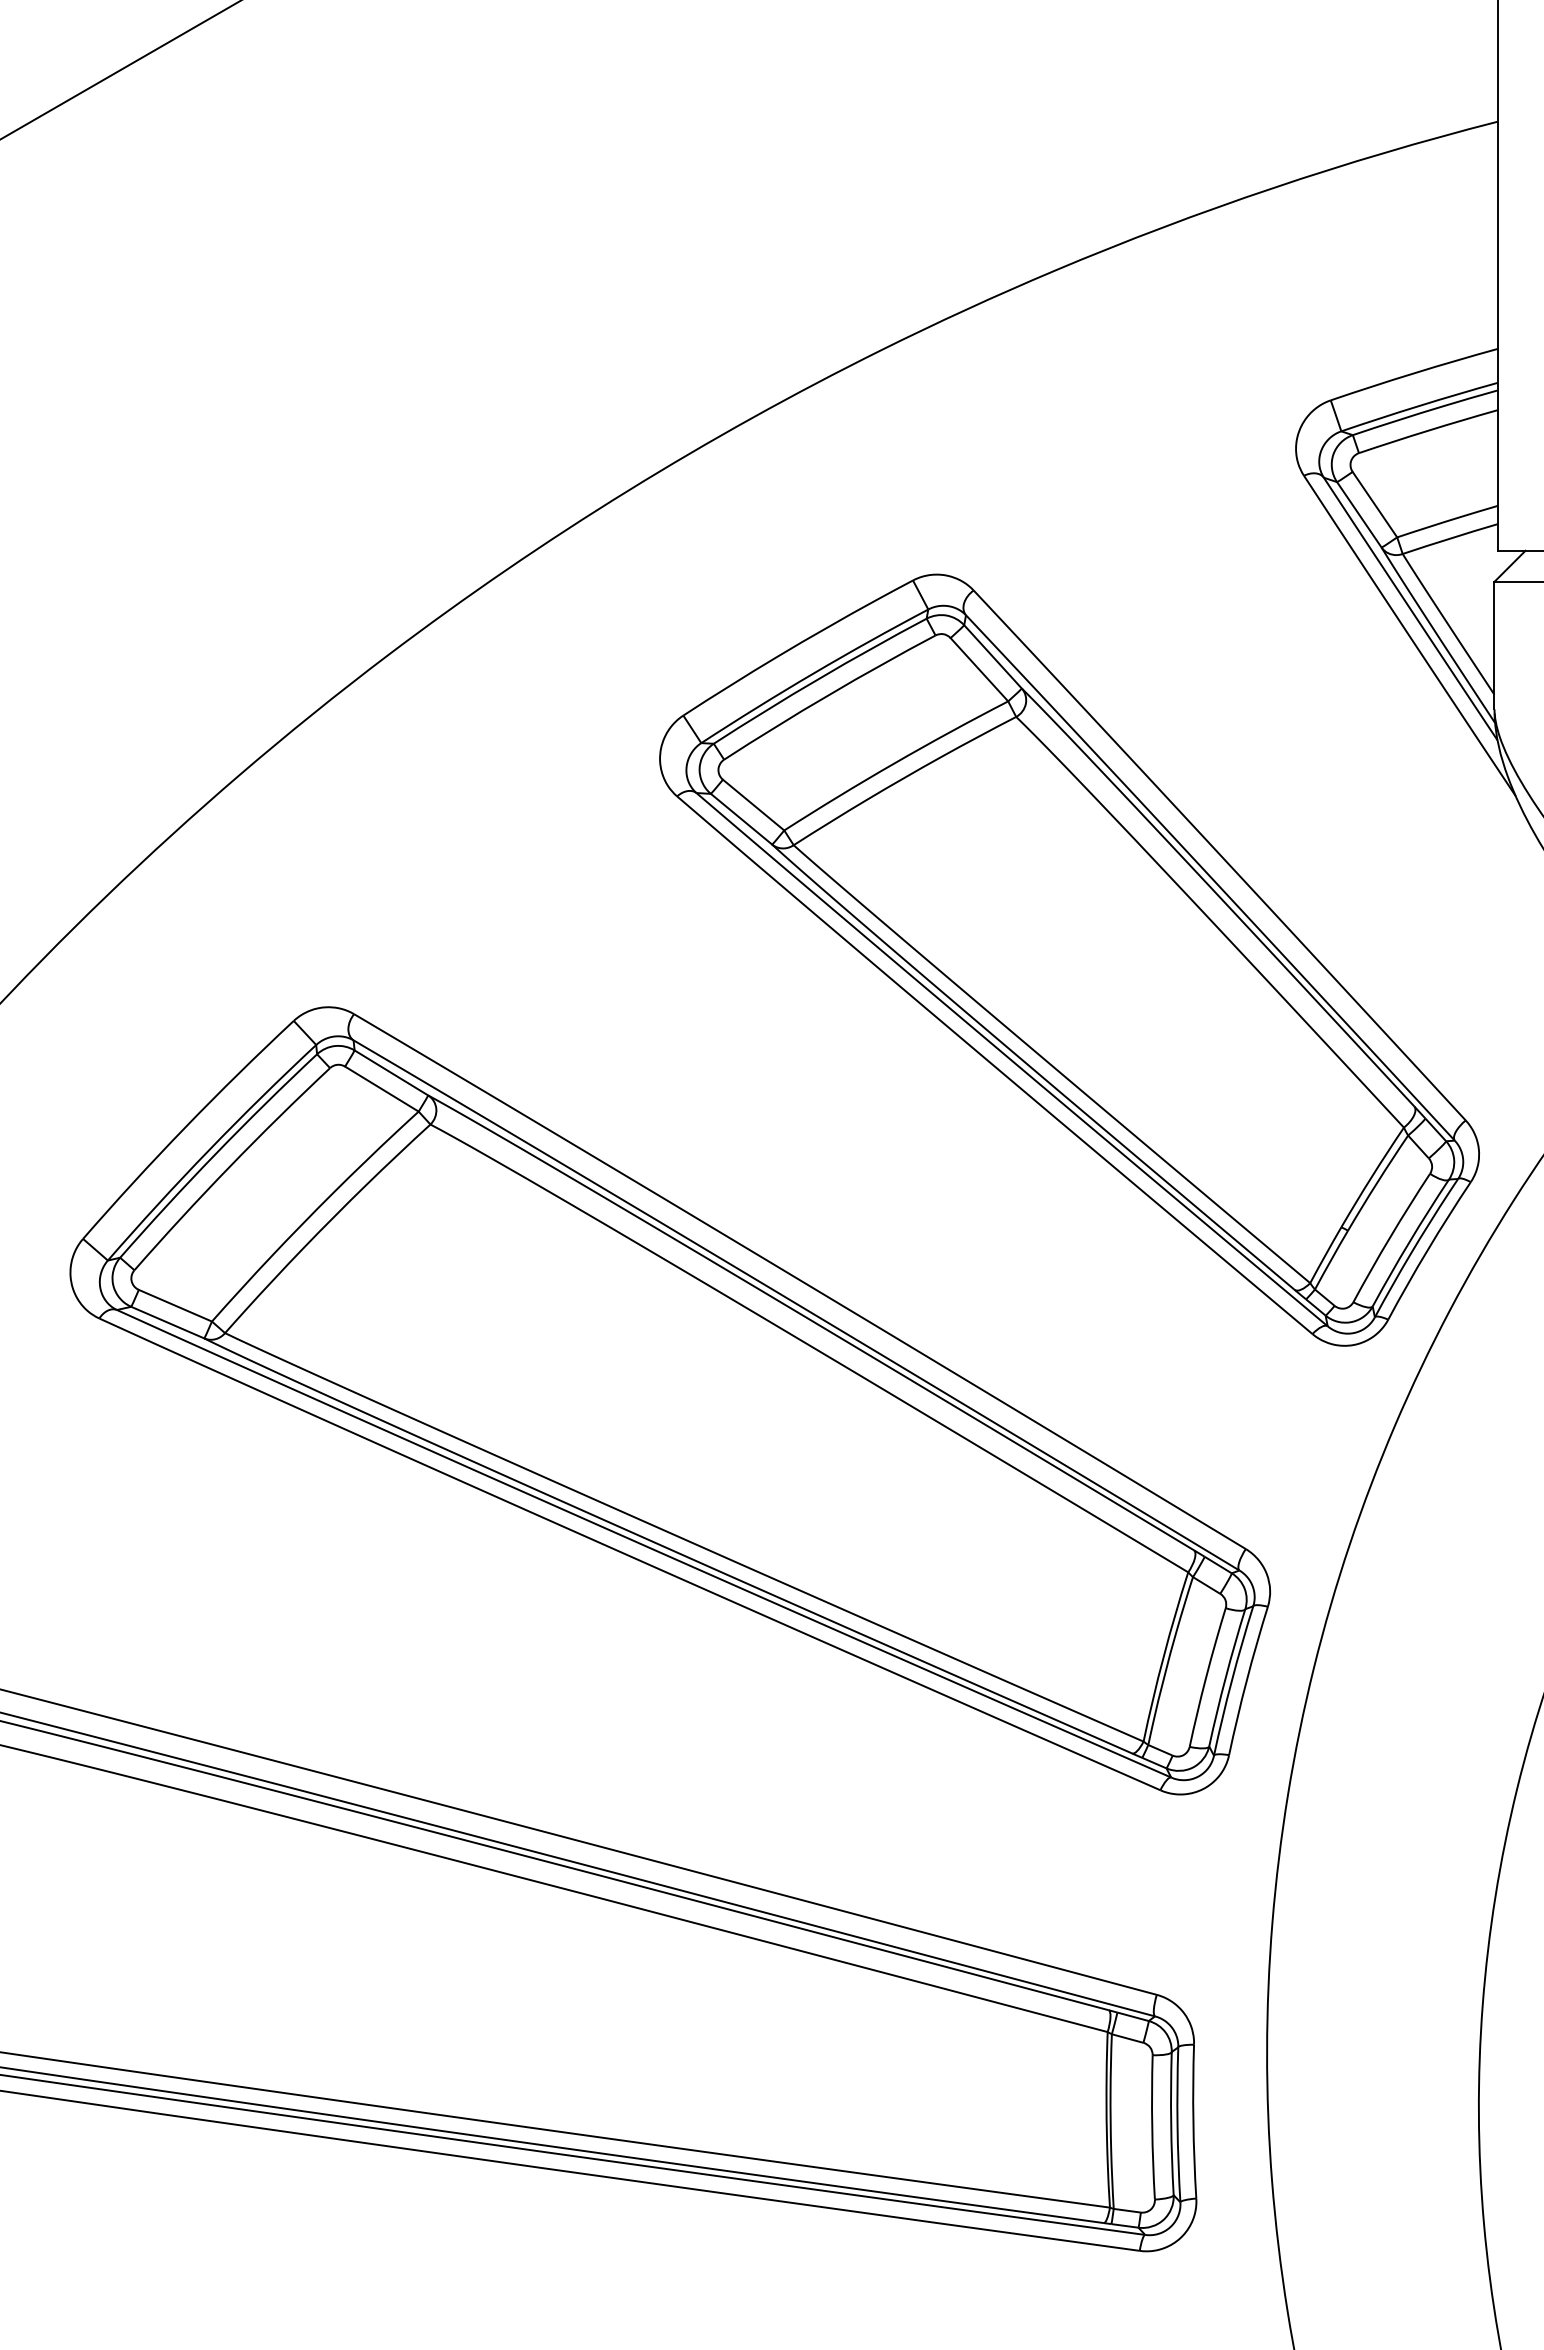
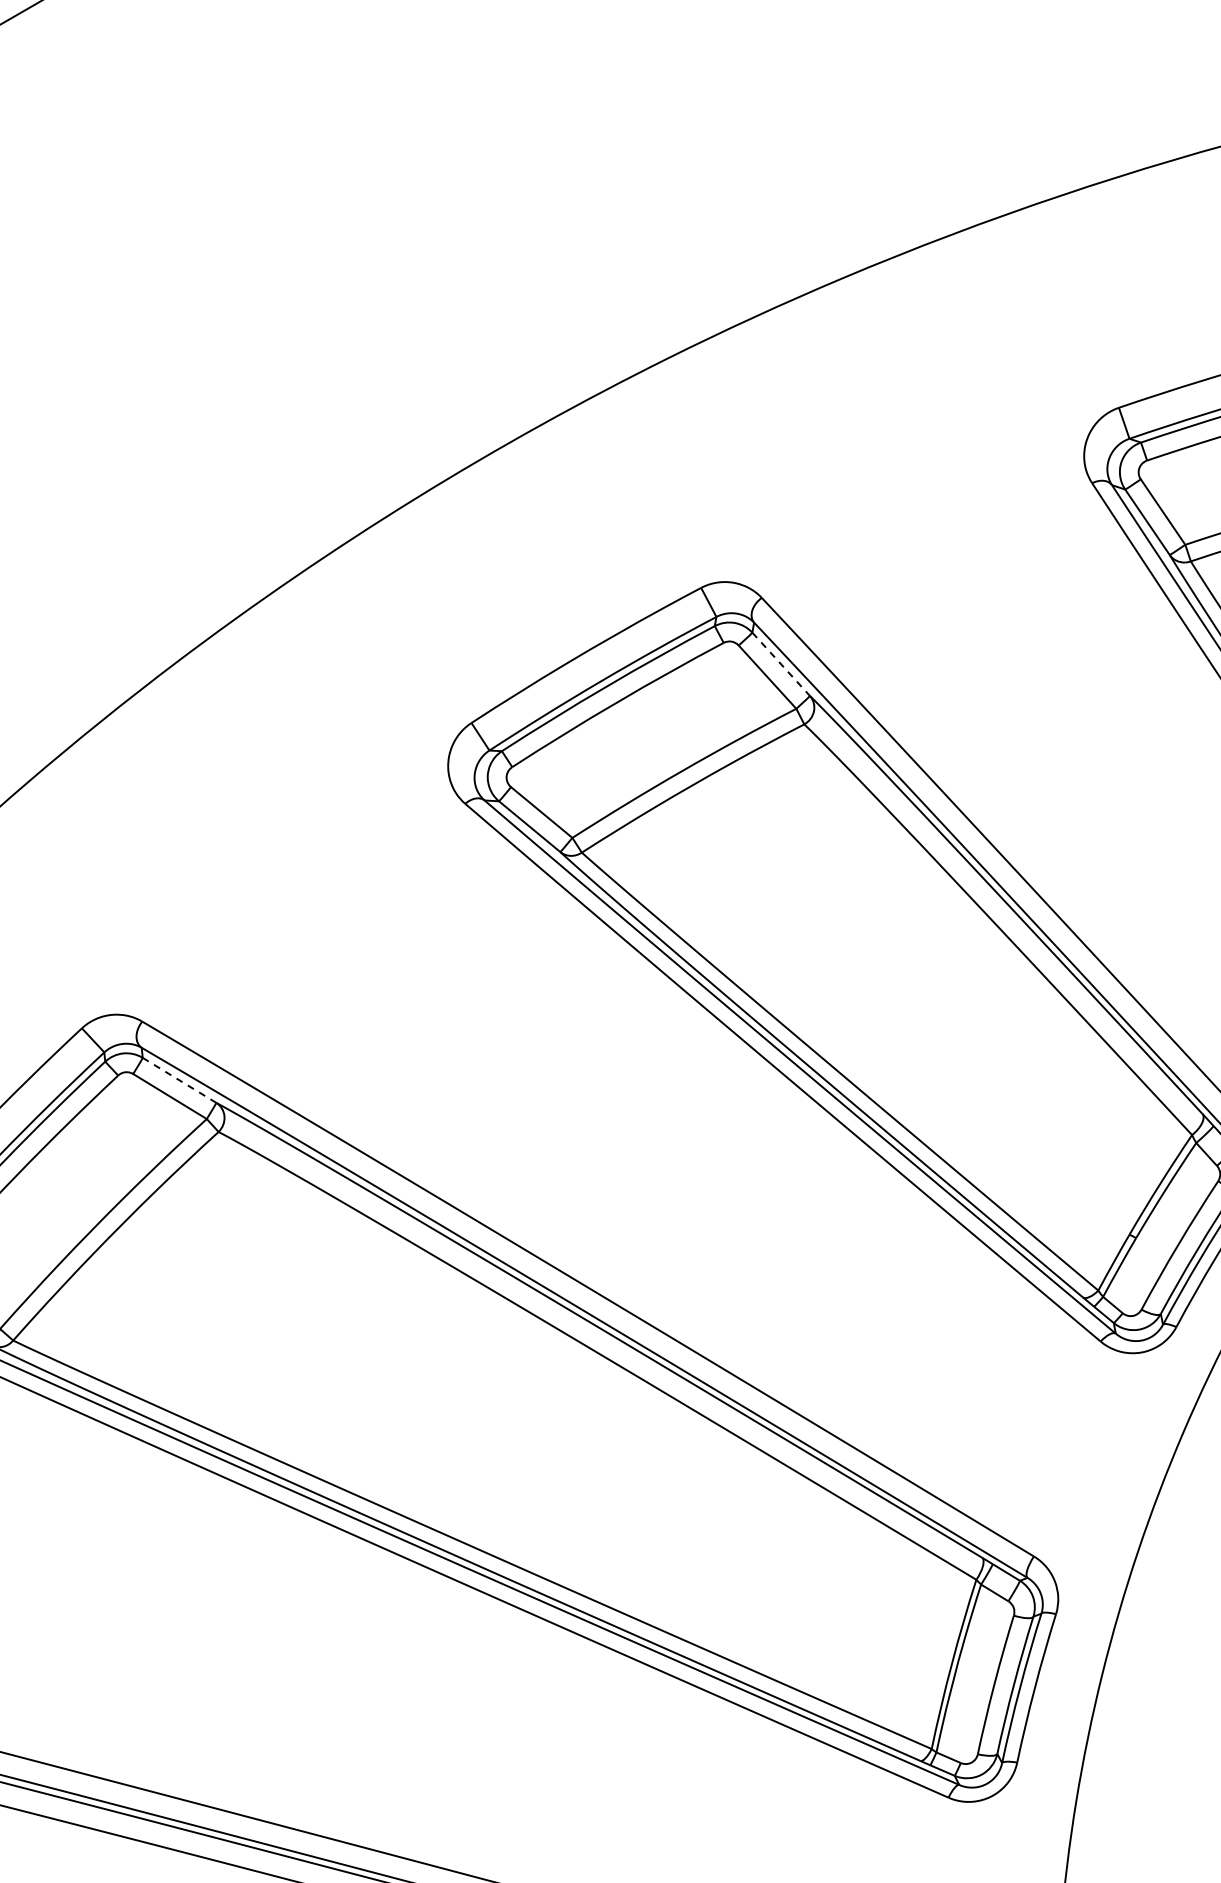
line: (993, 656) -> (781, 663), solid -> dashed
line: (391, 1073) -> (179, 1080), solid -> dashed

